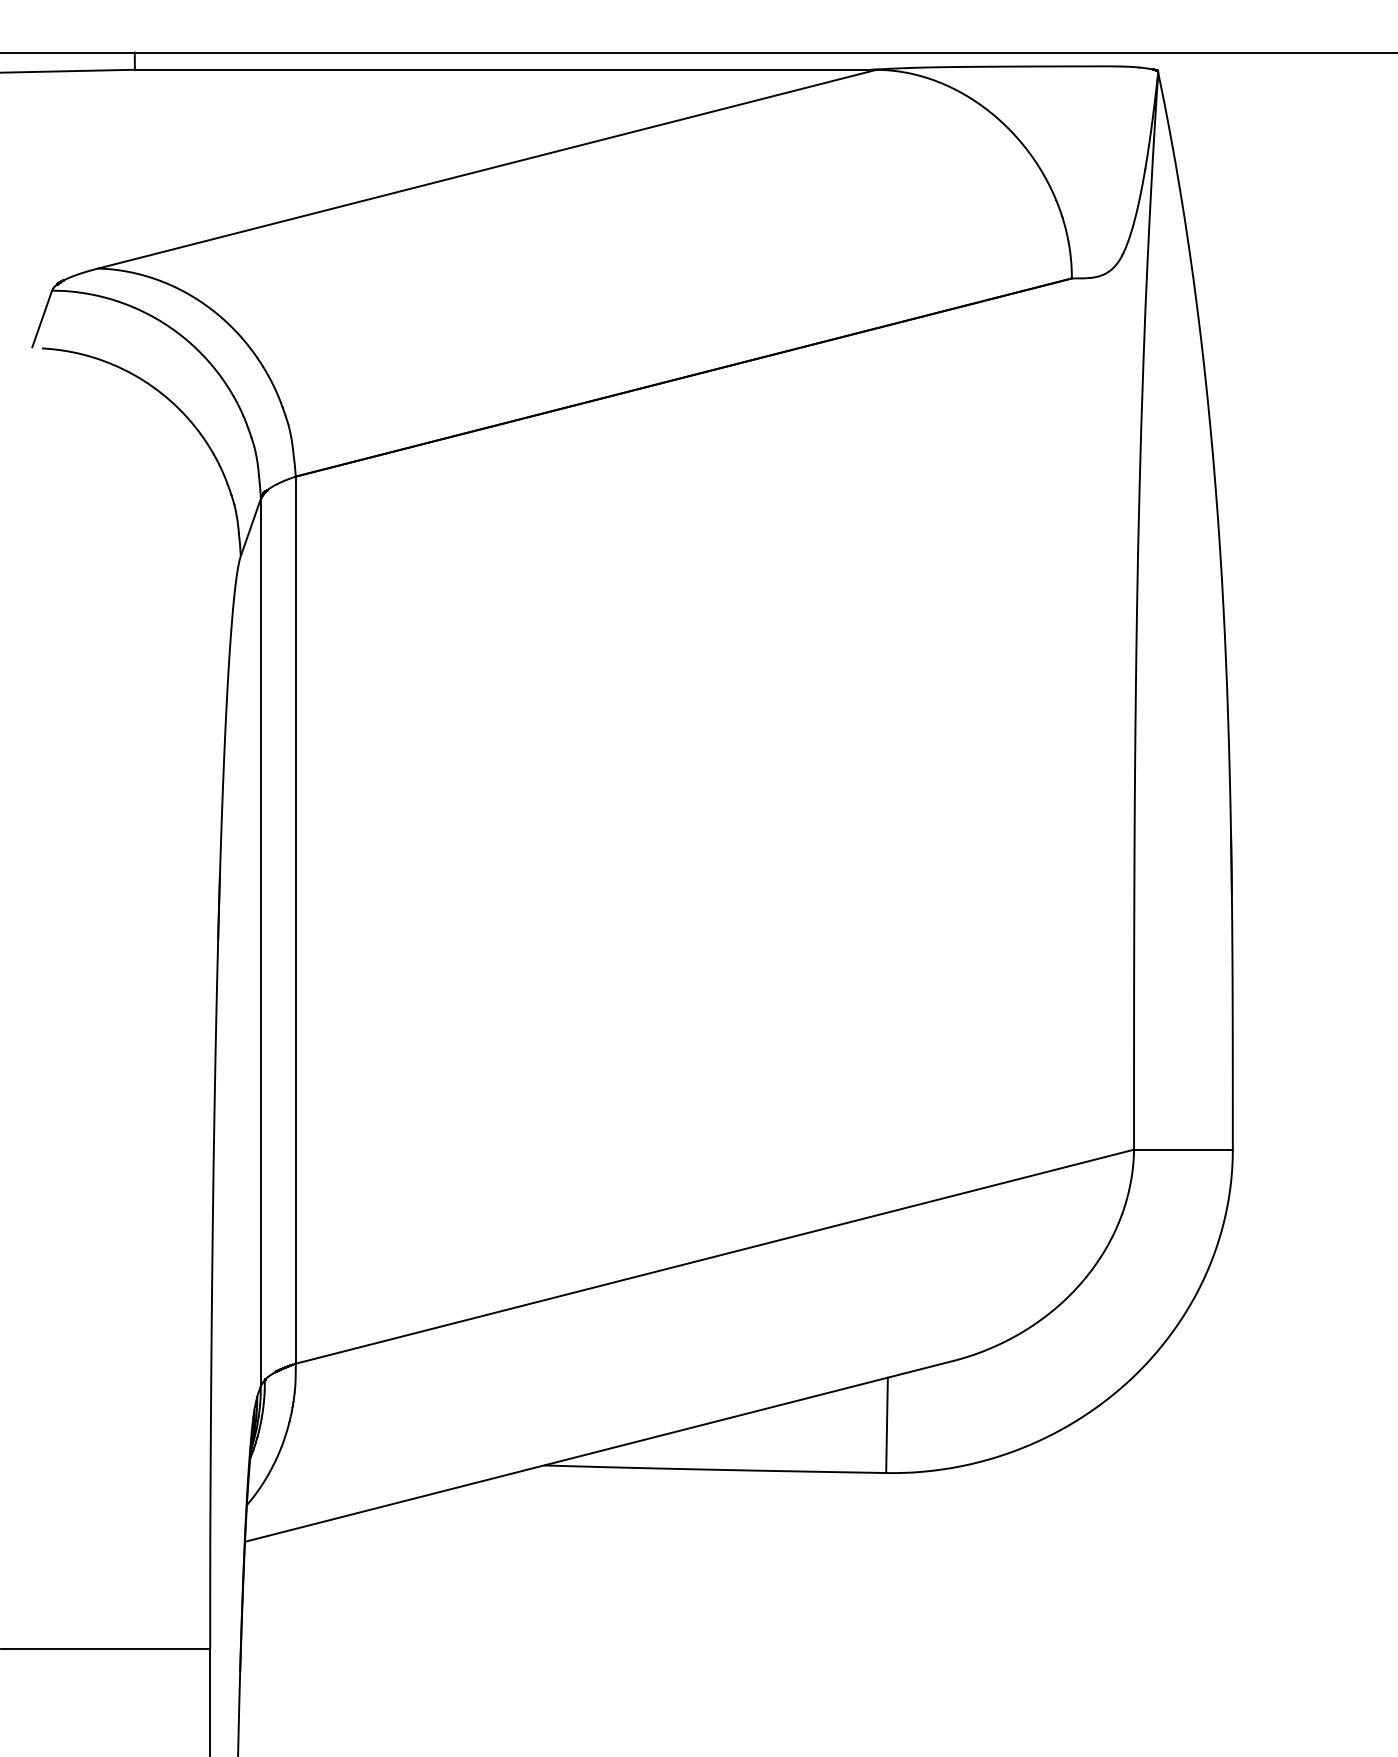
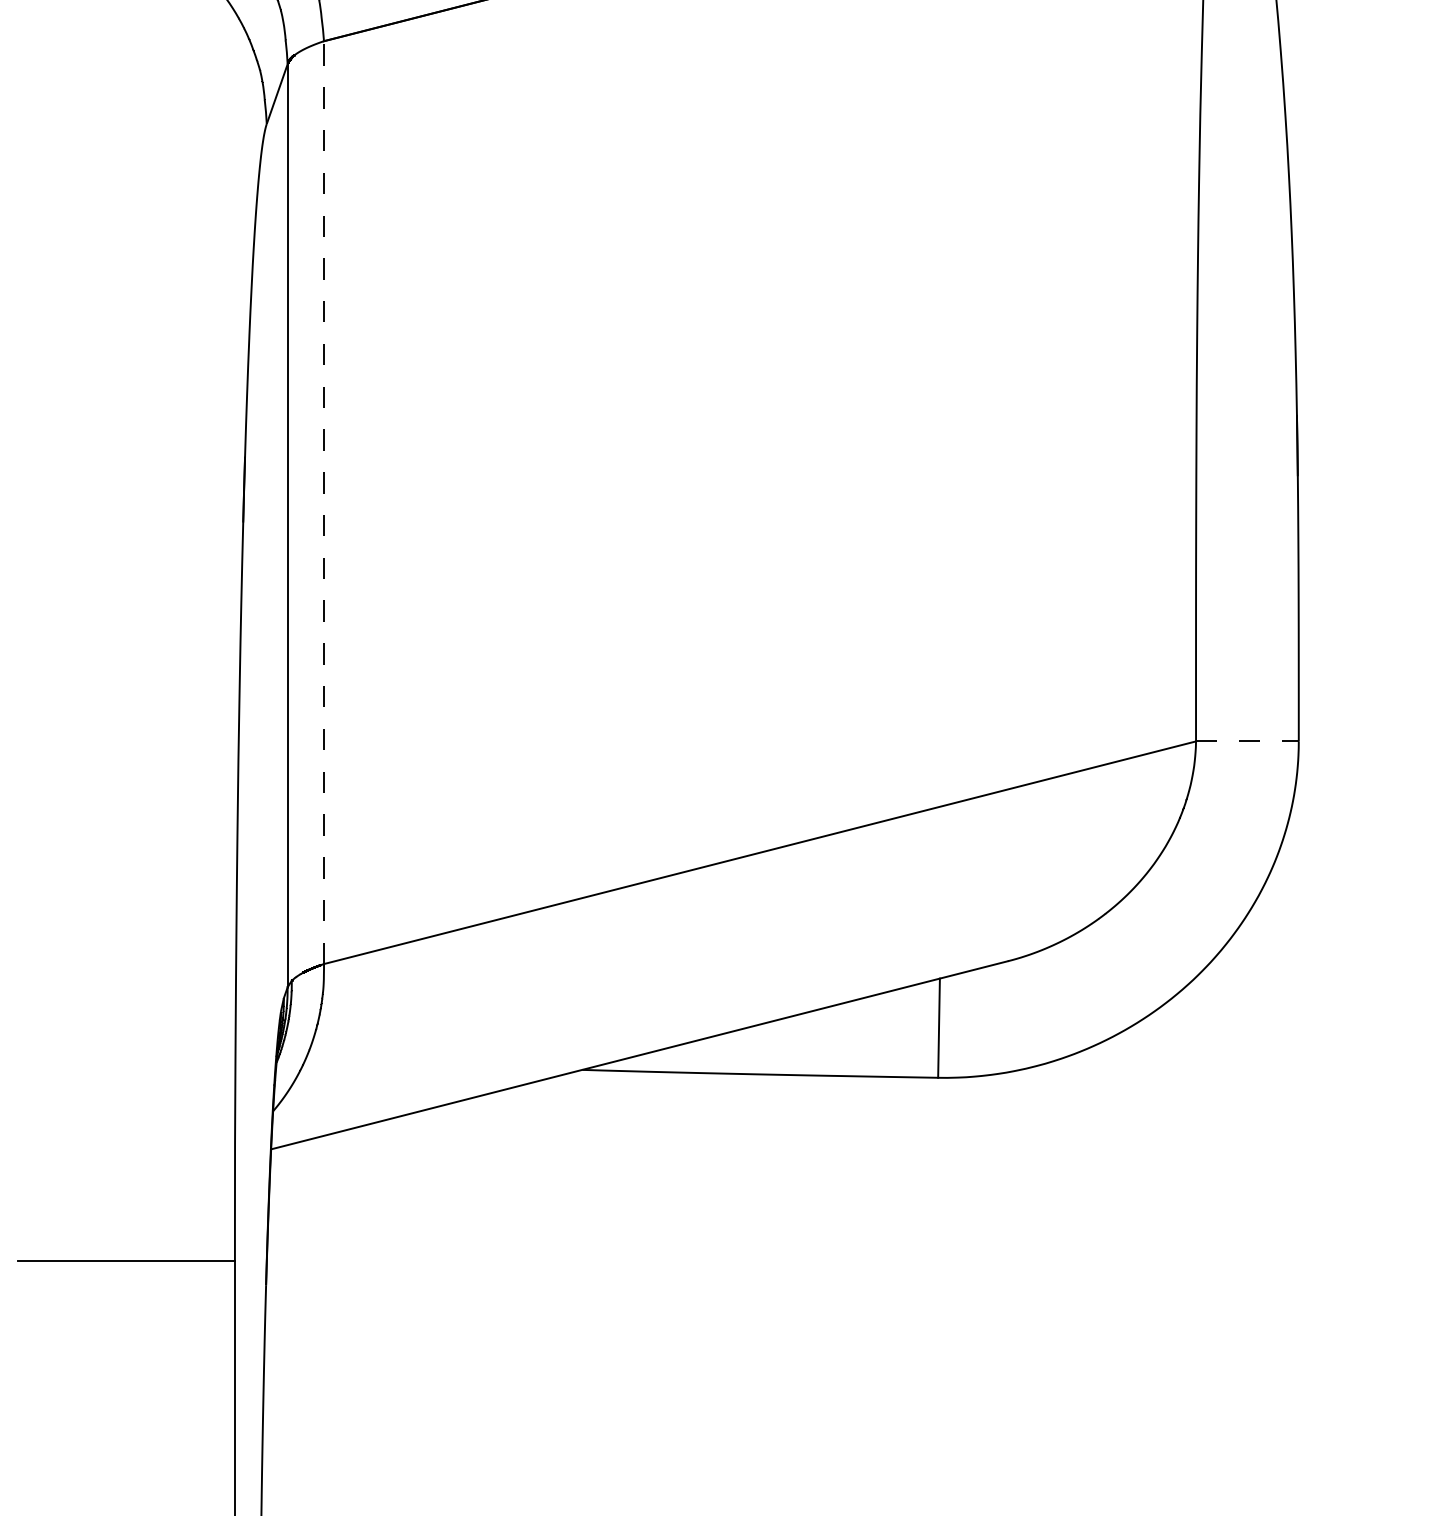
line: (295, 920) -> (323, 503), solid -> dashed
line: (1183, 1149) -> (1247, 741), solid -> dashed

